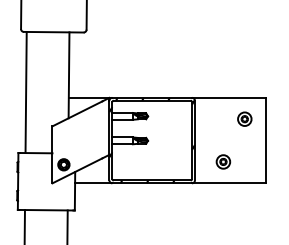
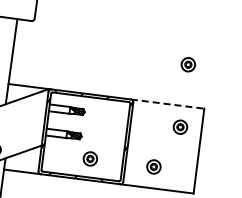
part: (244, 55) -> (188, 63), added
line: (229, 97) -> (168, 103), solid -> dashed
part: (159, 161) -> (90, 158), added

